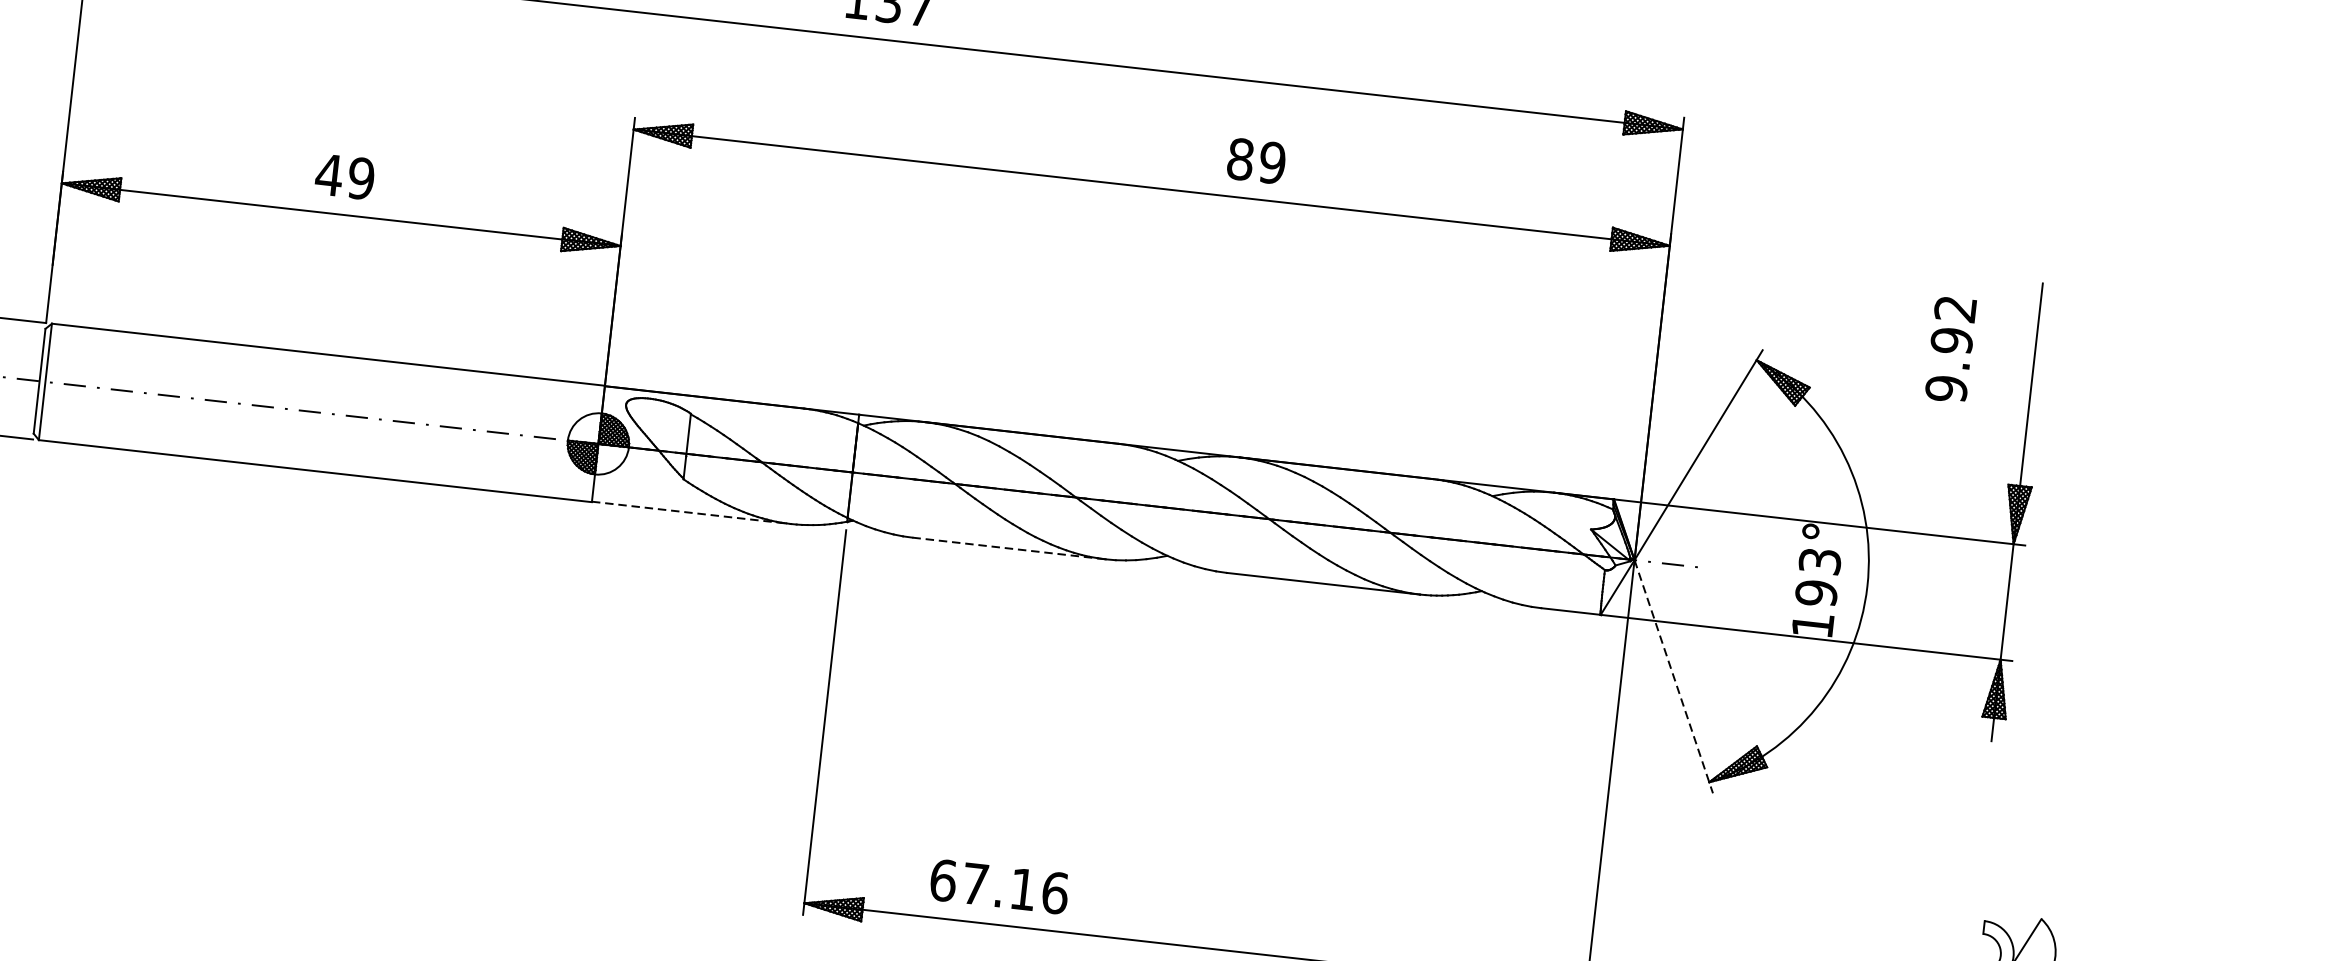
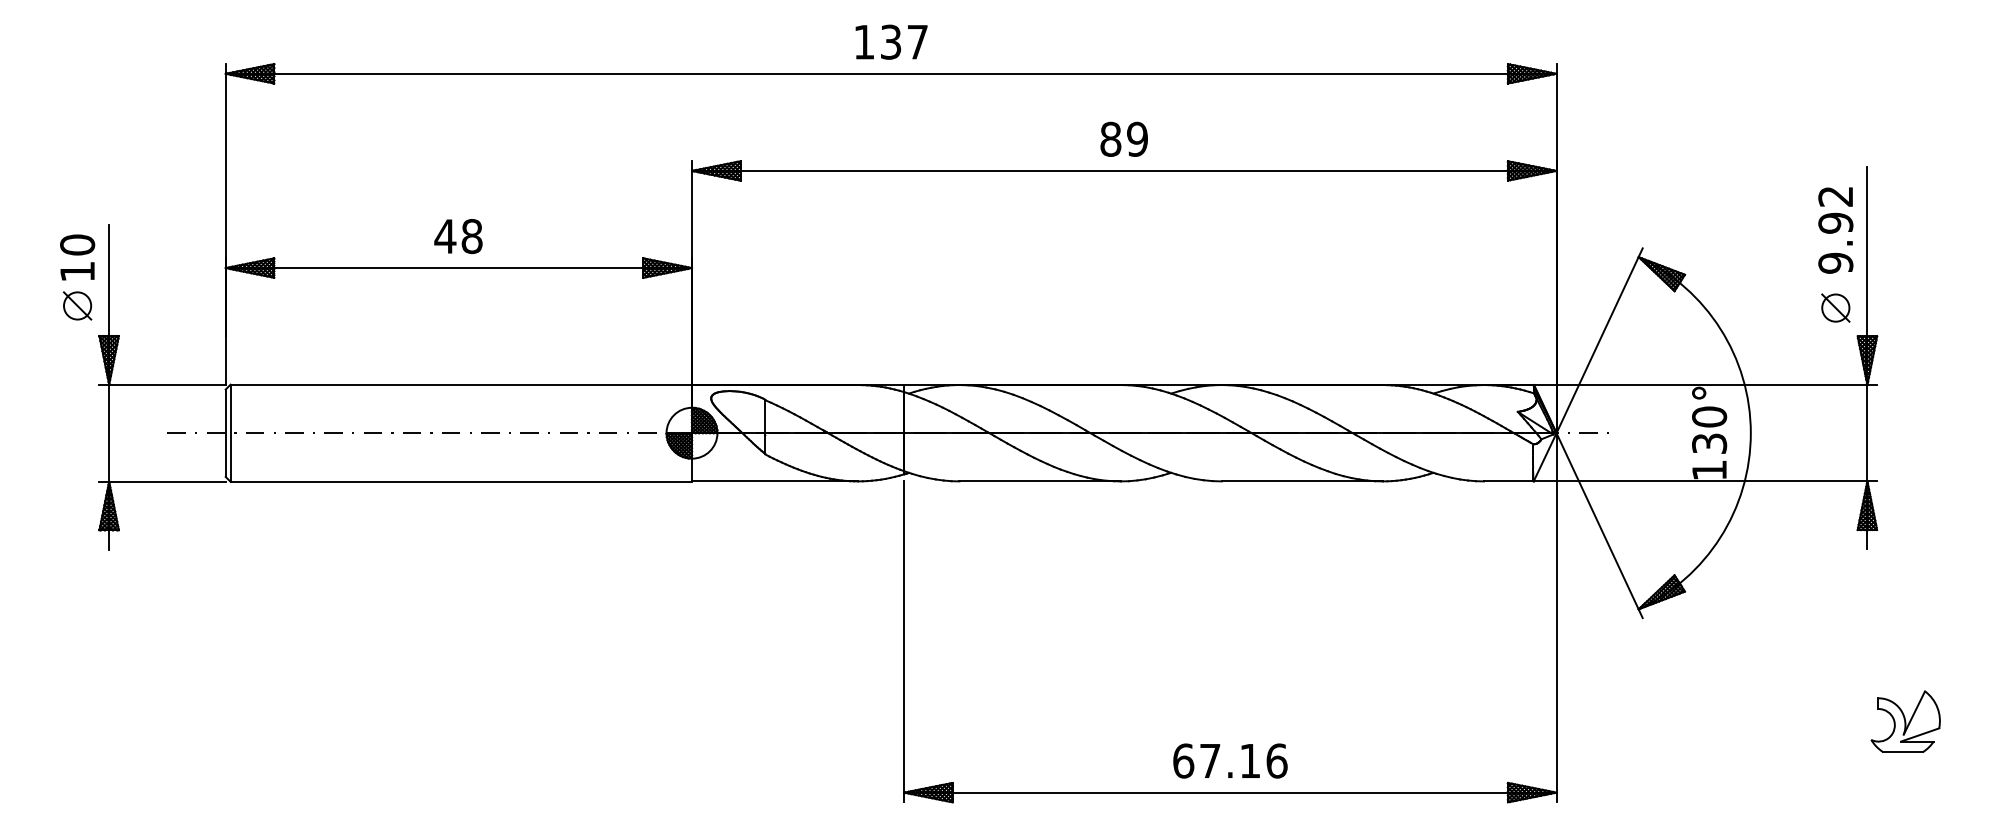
text: (1255, 160) -> (1123, 138), moved
text: (360, 178) -> (471, 236), 49 -> 48
text: (1950, 349) -> (1835, 230), moved
part: (1985, 446) -> (1835, 307), added
line: (692, 513) -> (775, 481), dashed -> solid
line: (1009, 548) -> (1040, 481), dashed -> solid
text: (1818, 577) -> (1709, 430), 193° -> 130°
line: (1673, 676) -> (1599, 525), dashed -> solid
text: (999, 886) -> (1230, 760), moved

